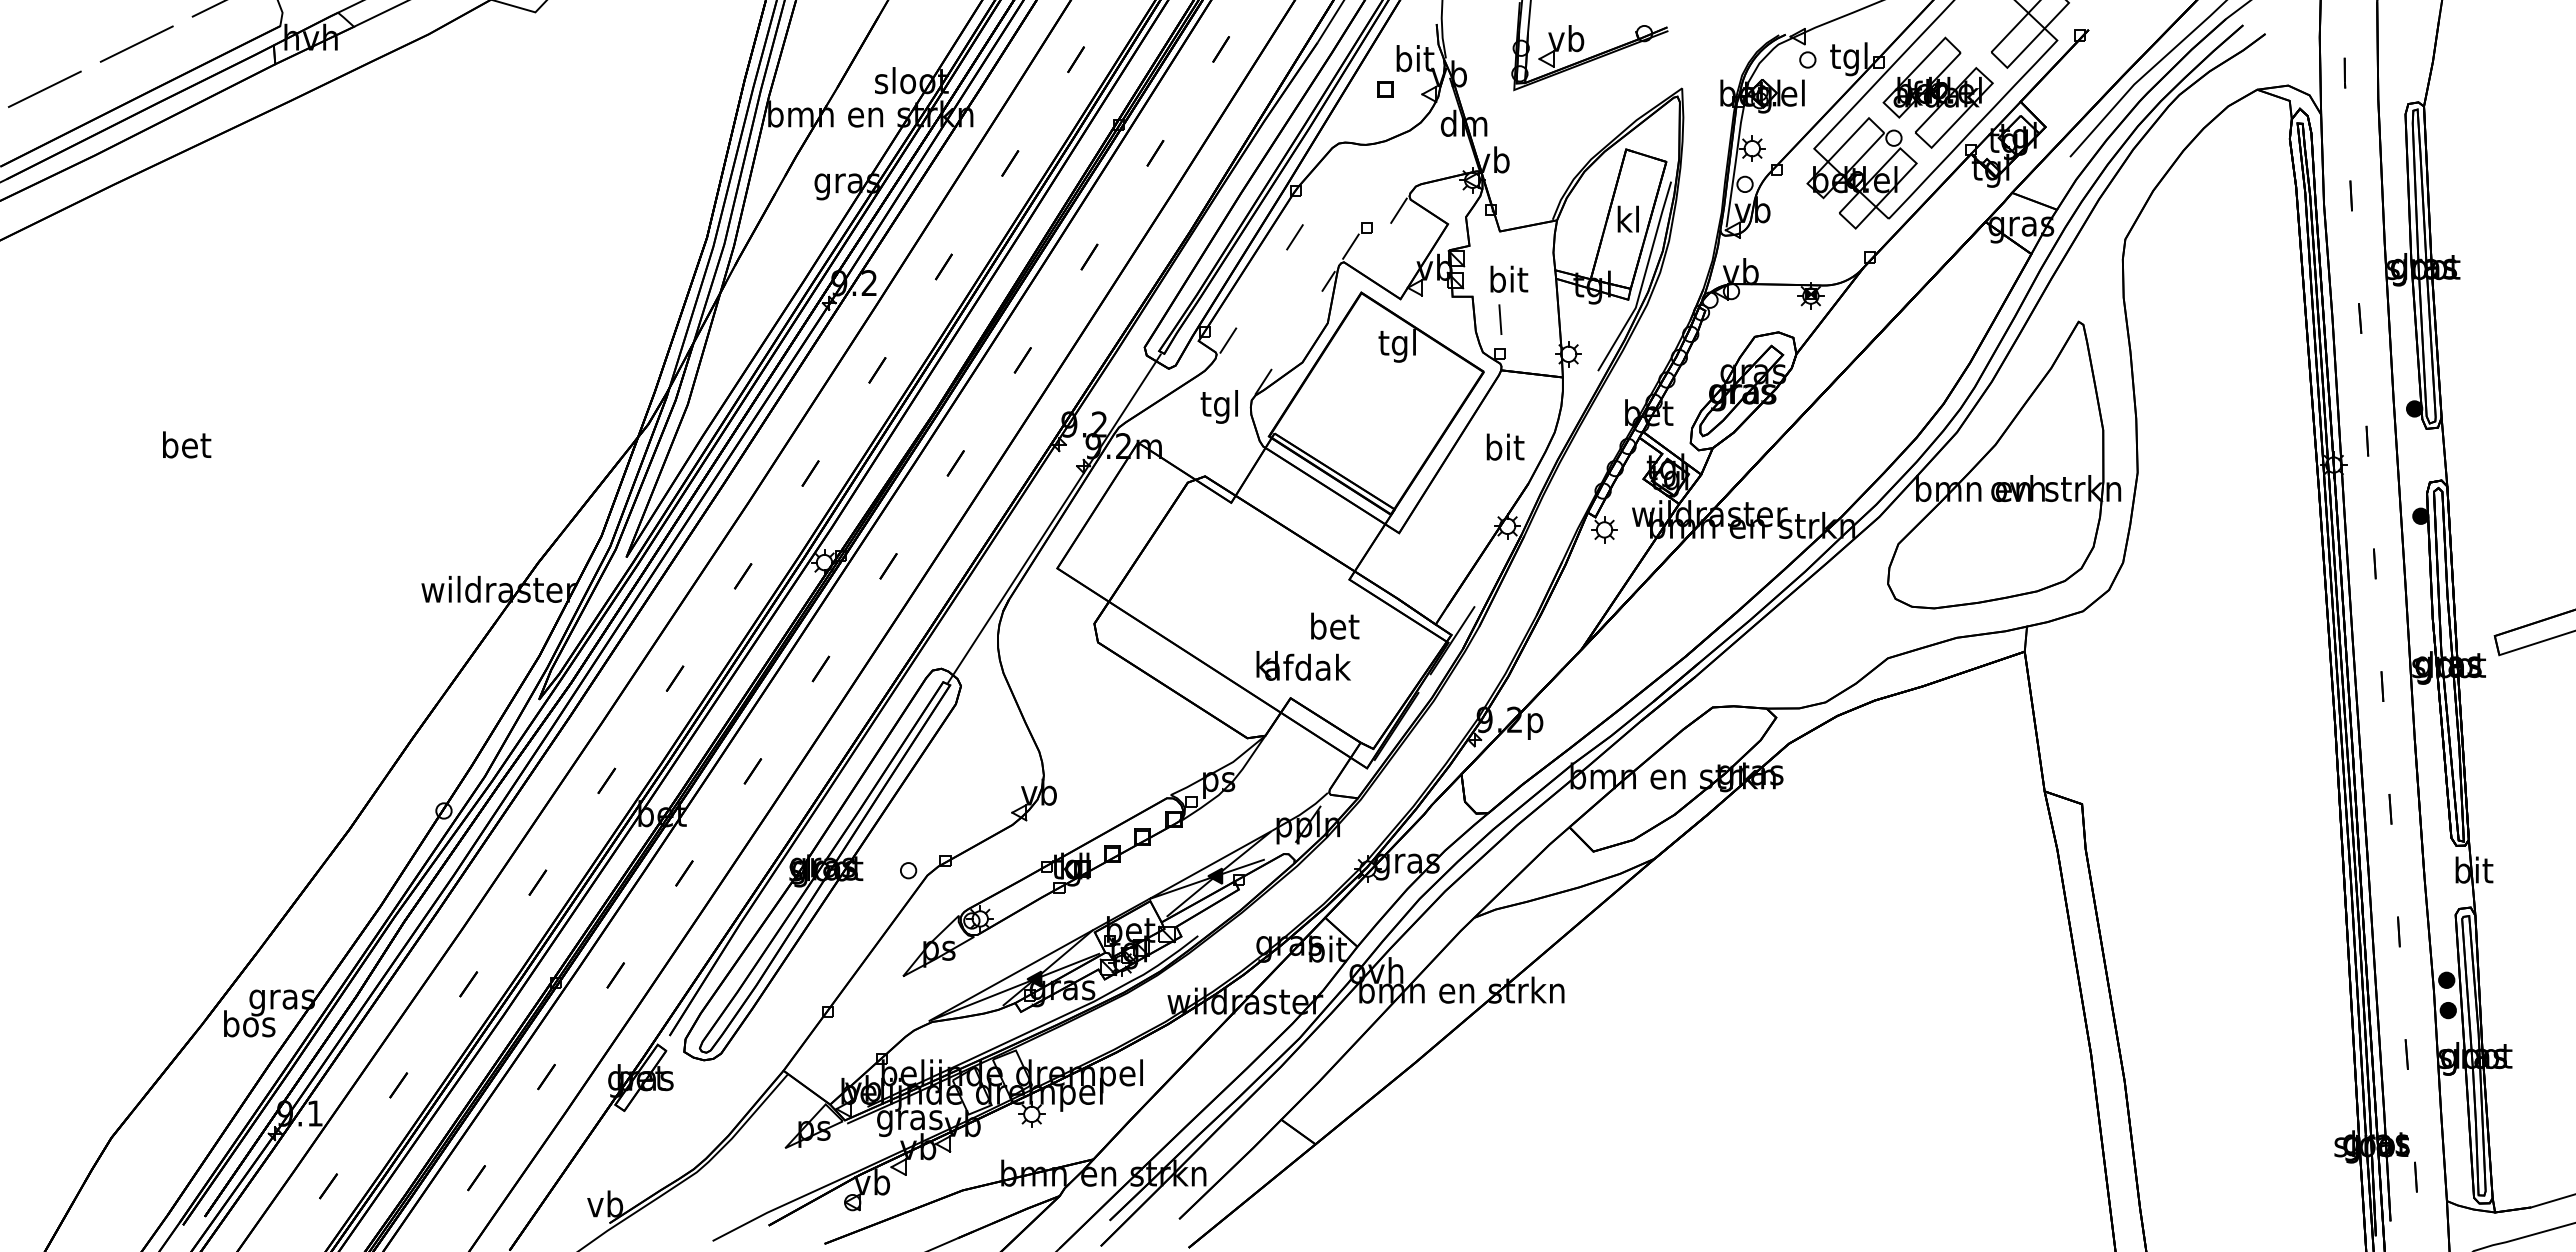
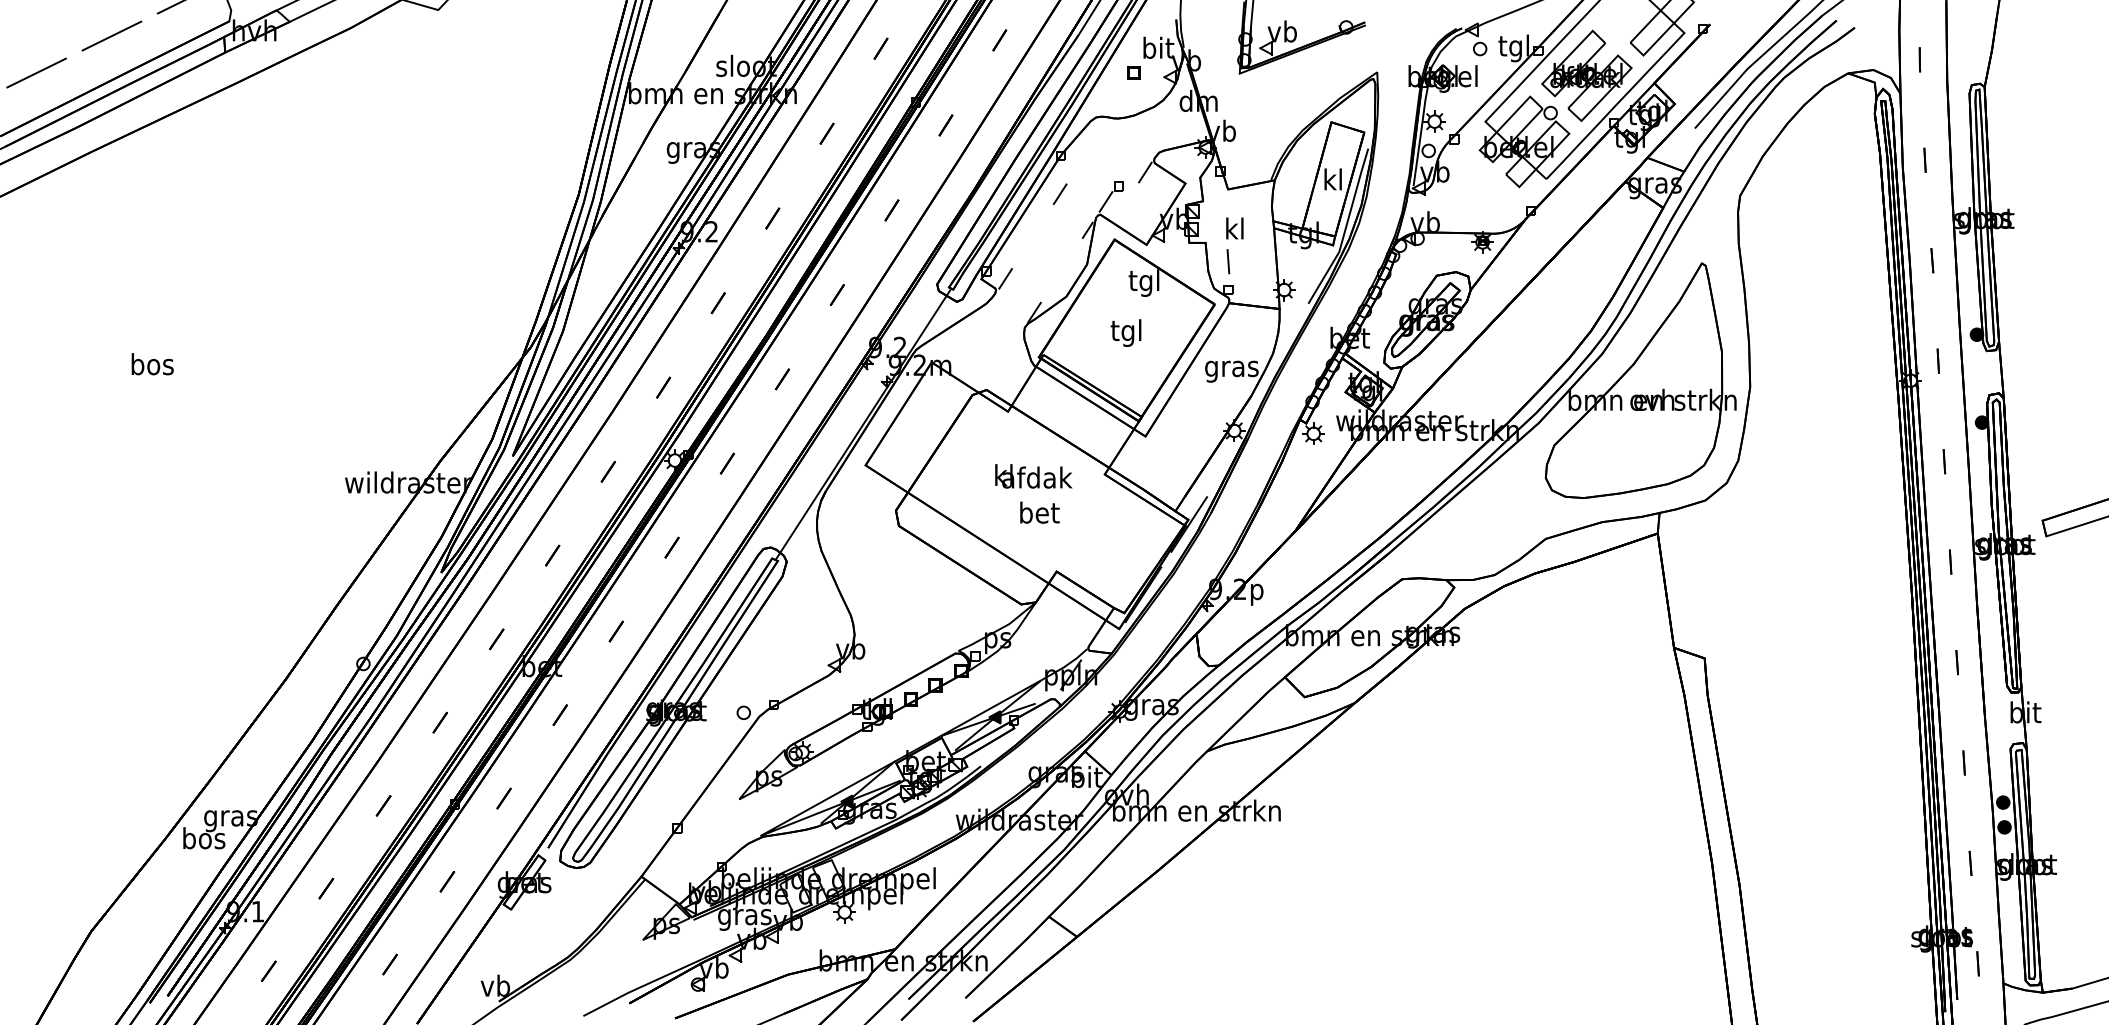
text: (1509, 278) -> (1235, 227), bit -> kl
text: (1218, 406) -> (1125, 332), moved
text: (186, 444) -> (152, 363), bet -> bos
text: (1504, 450) -> (1231, 368), bit -> gras
text: (1335, 625) -> (1040, 512), moved
text: (1303, 665) -> (1033, 476), moved

